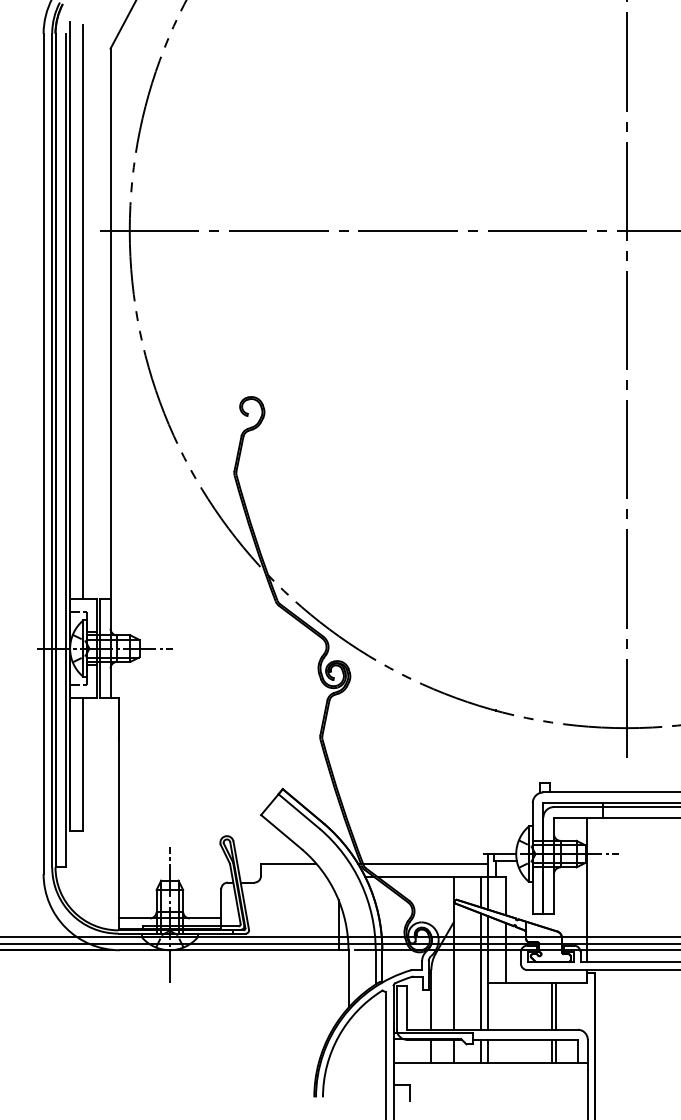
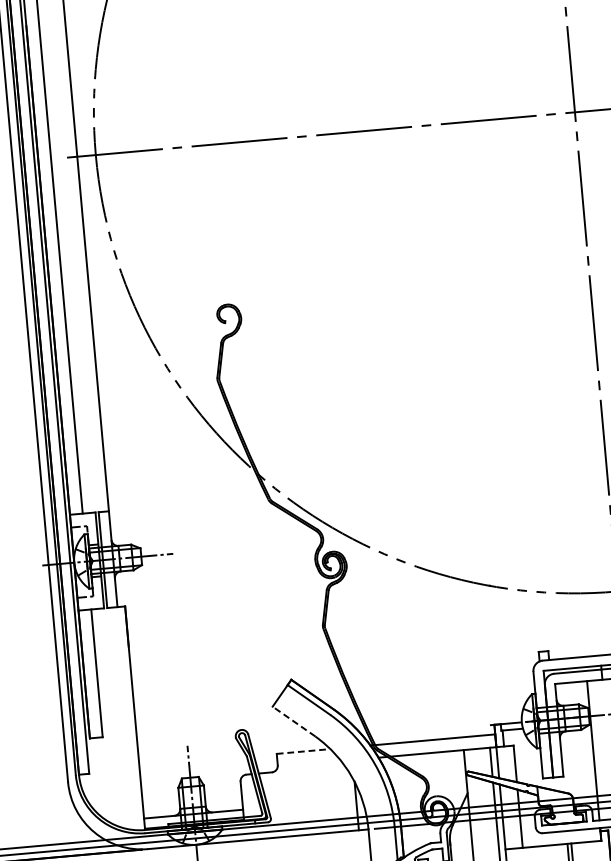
line: (281, 832) -> (293, 721), solid -> dashed
line: (288, 864) -> (303, 751), solid -> dashed

